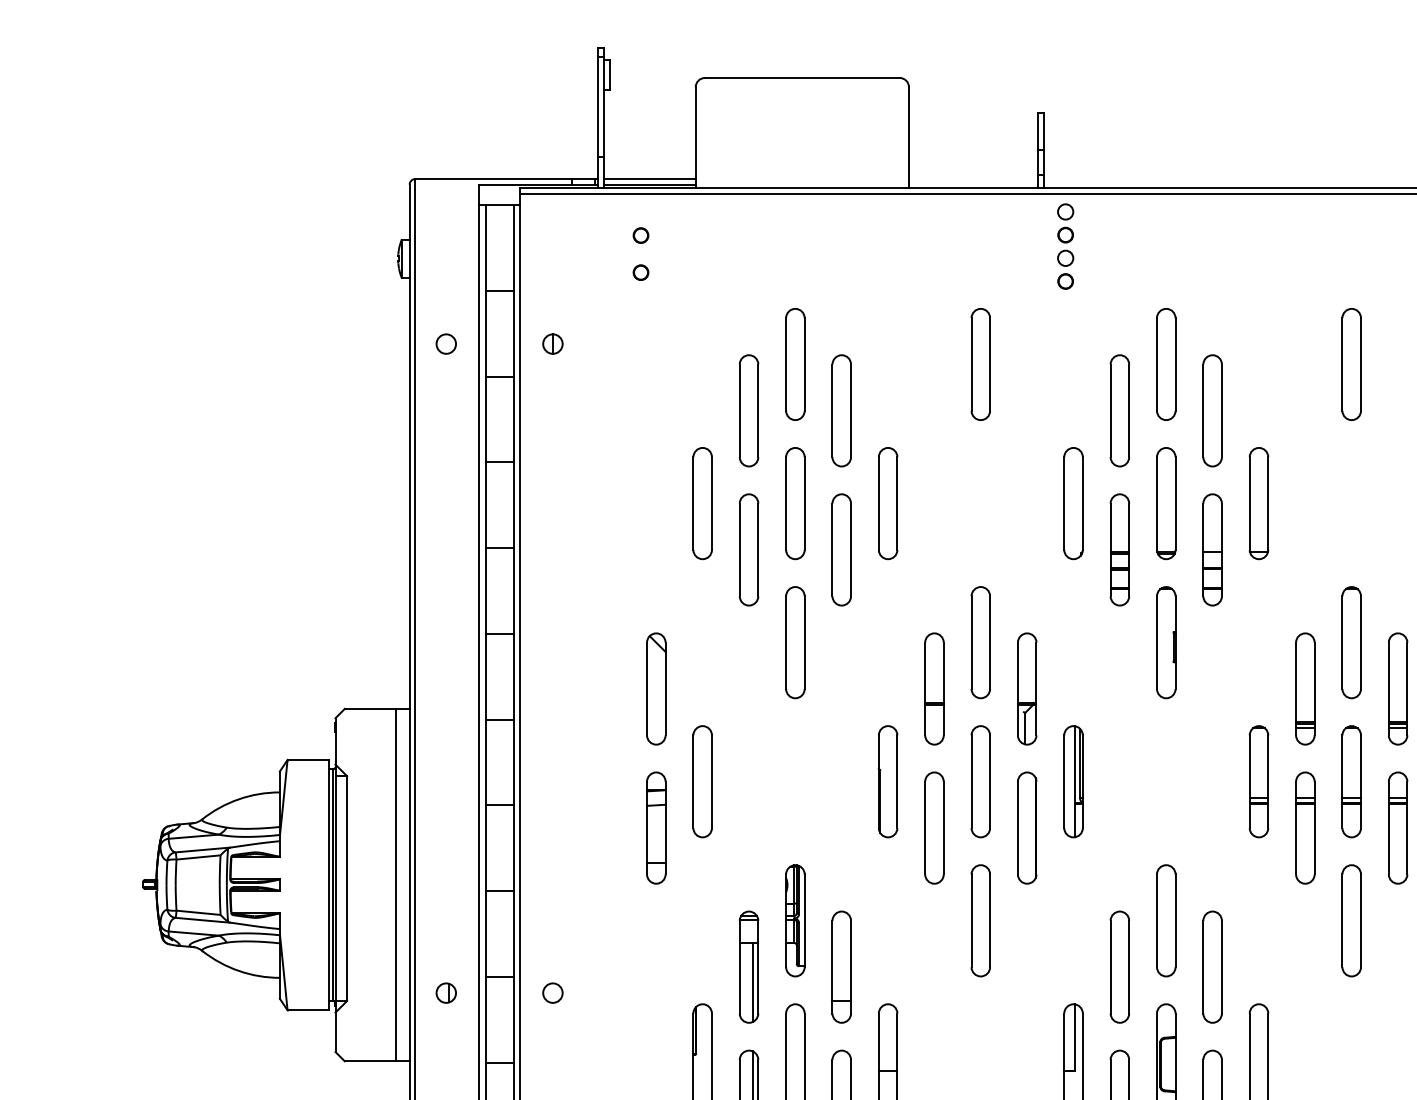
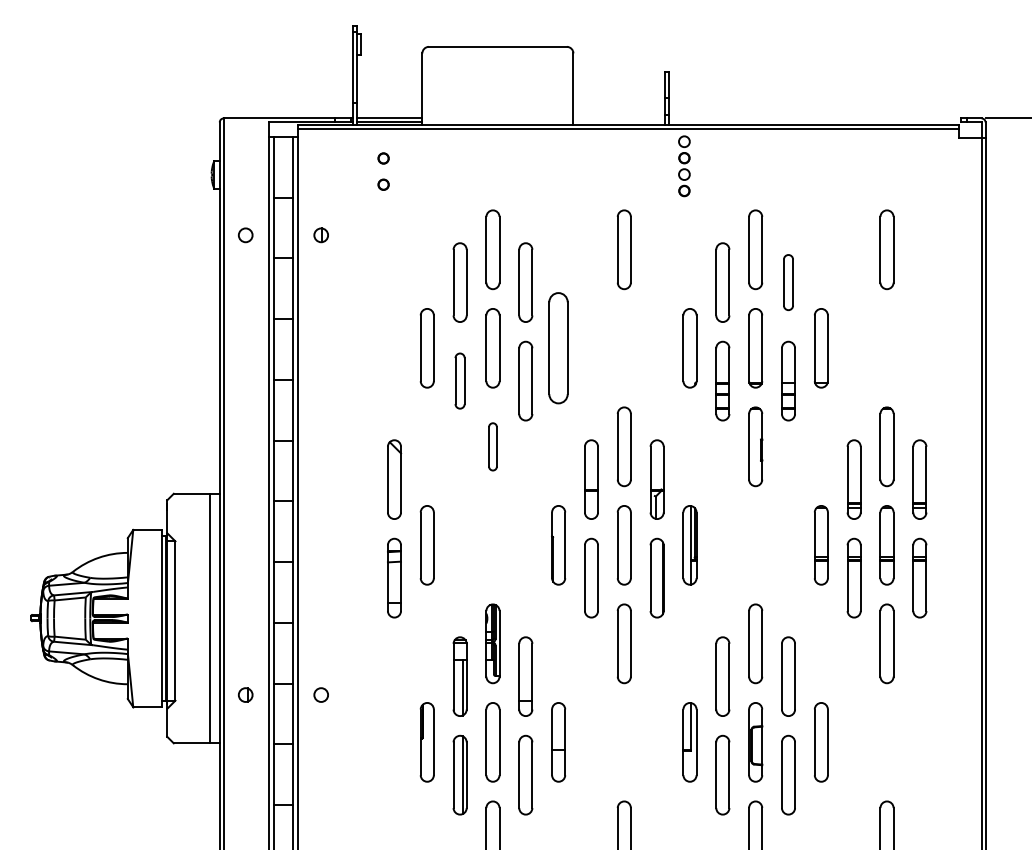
part: (1212, 410) -> (788, 282), size x0.7
part: (887, 503) -> (558, 348), size x1.4
part: (748, 549) -> (459, 380), size x0.7
part: (794, 642) -> (492, 446), size x0.6

